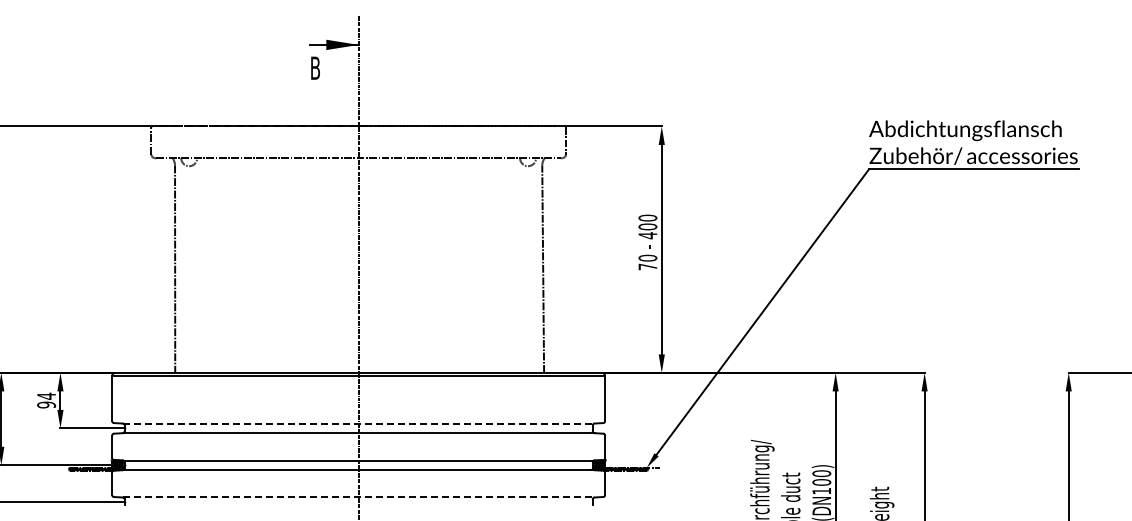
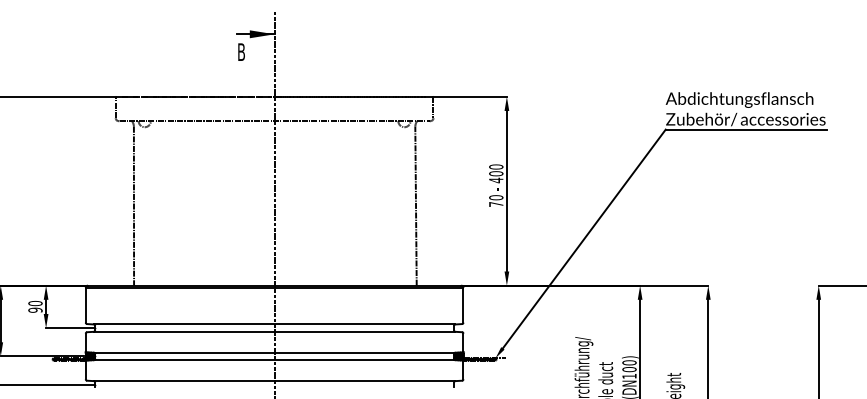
text: (46, 395) -> (35, 302), 94 -> 90
line: (358, 423) -> (274, 324), dashed -> solid
line: (358, 497) -> (274, 381), dashed -> solid

